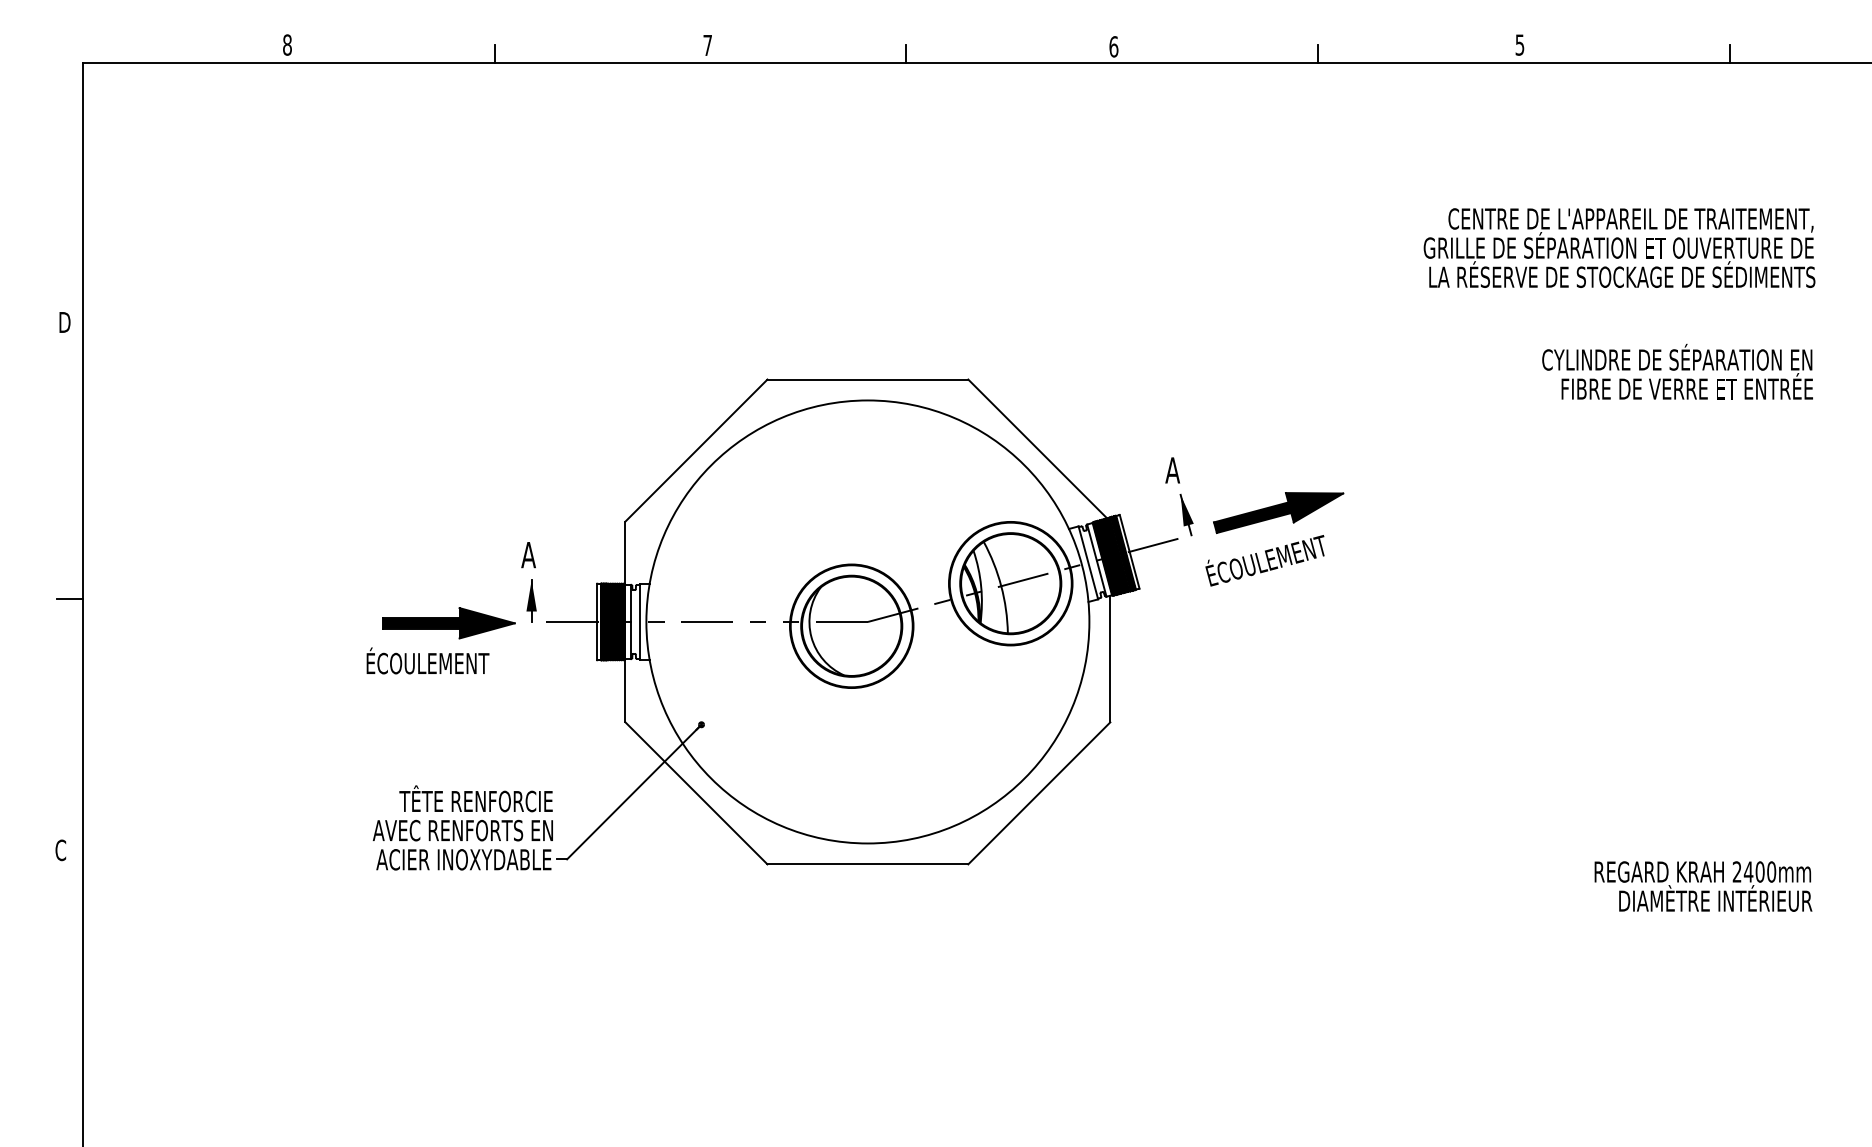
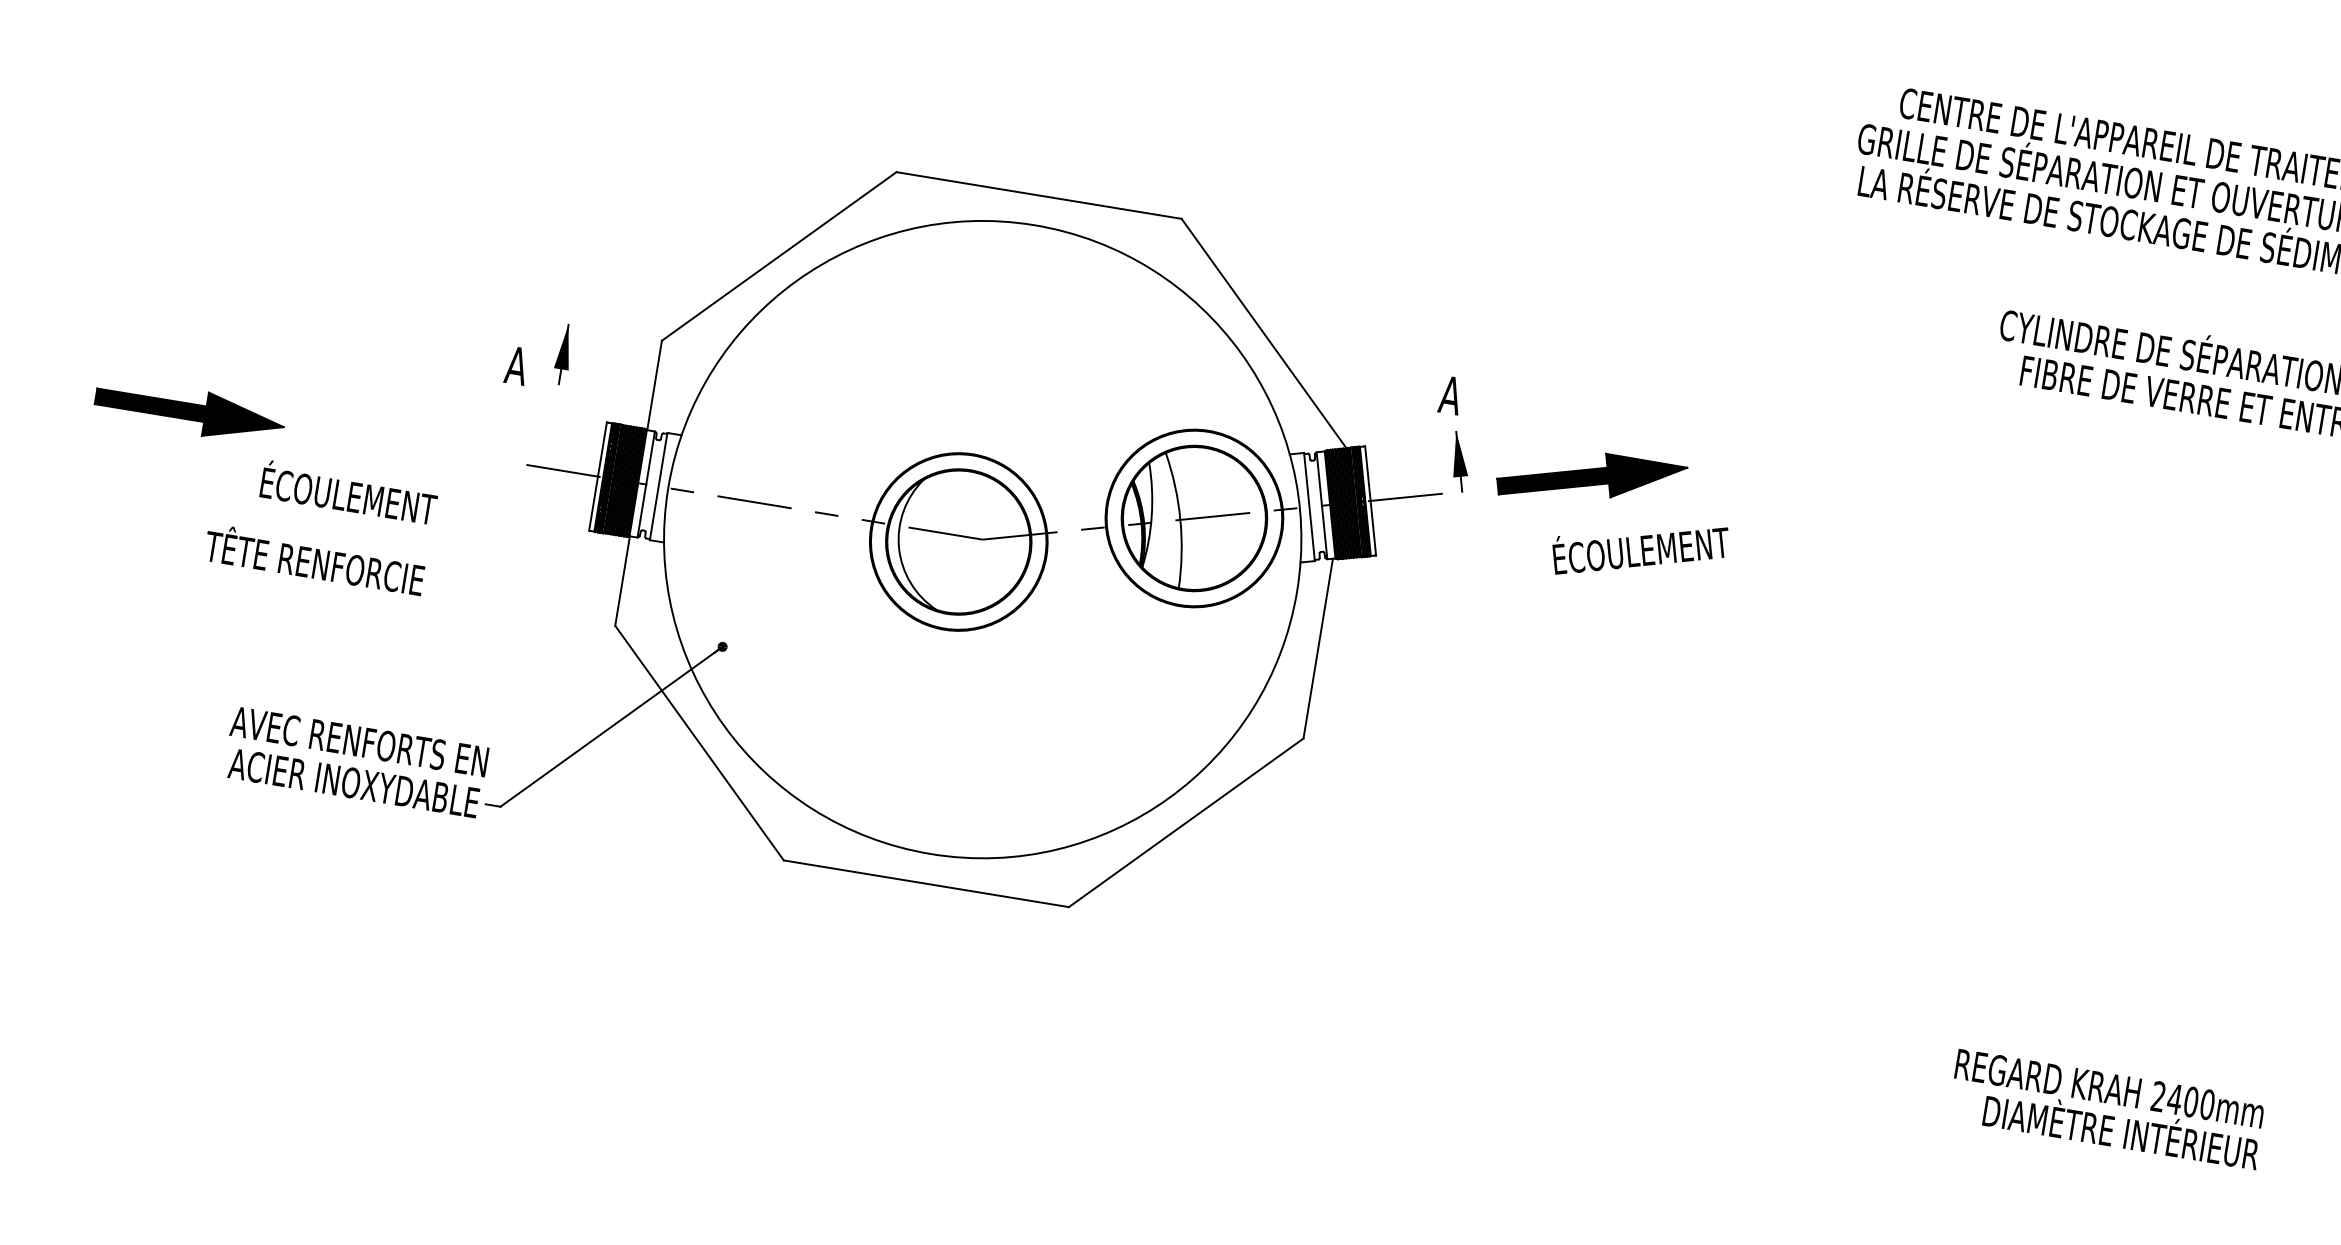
text: (1264, 560) -> (1637, 550), moved
part: (531, 600) -> (563, 353), moved
part: (448, 623) -> (189, 412), moved
text: (475, 798) -> (314, 559), moved

